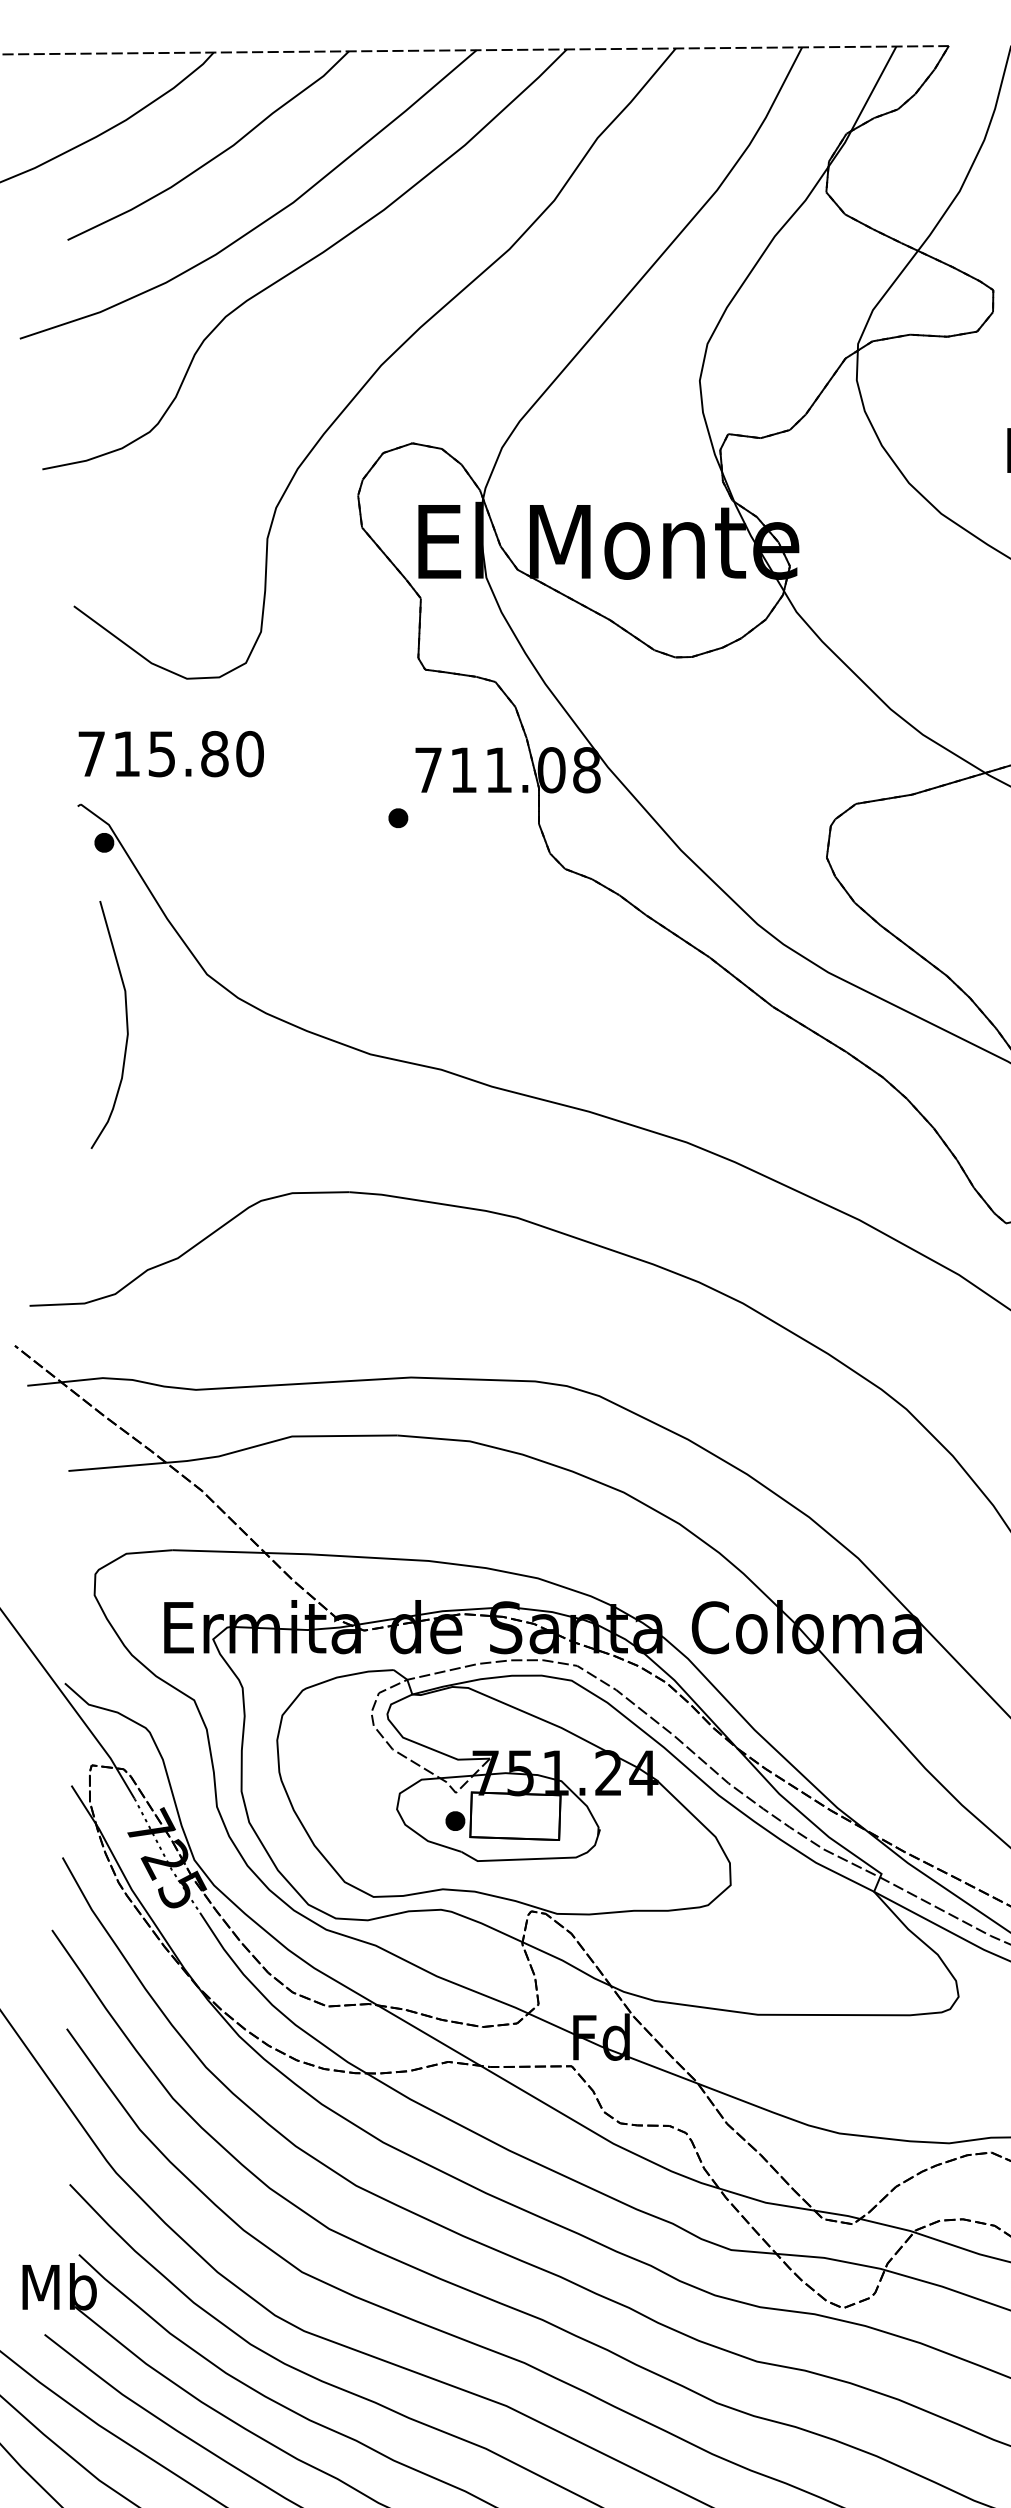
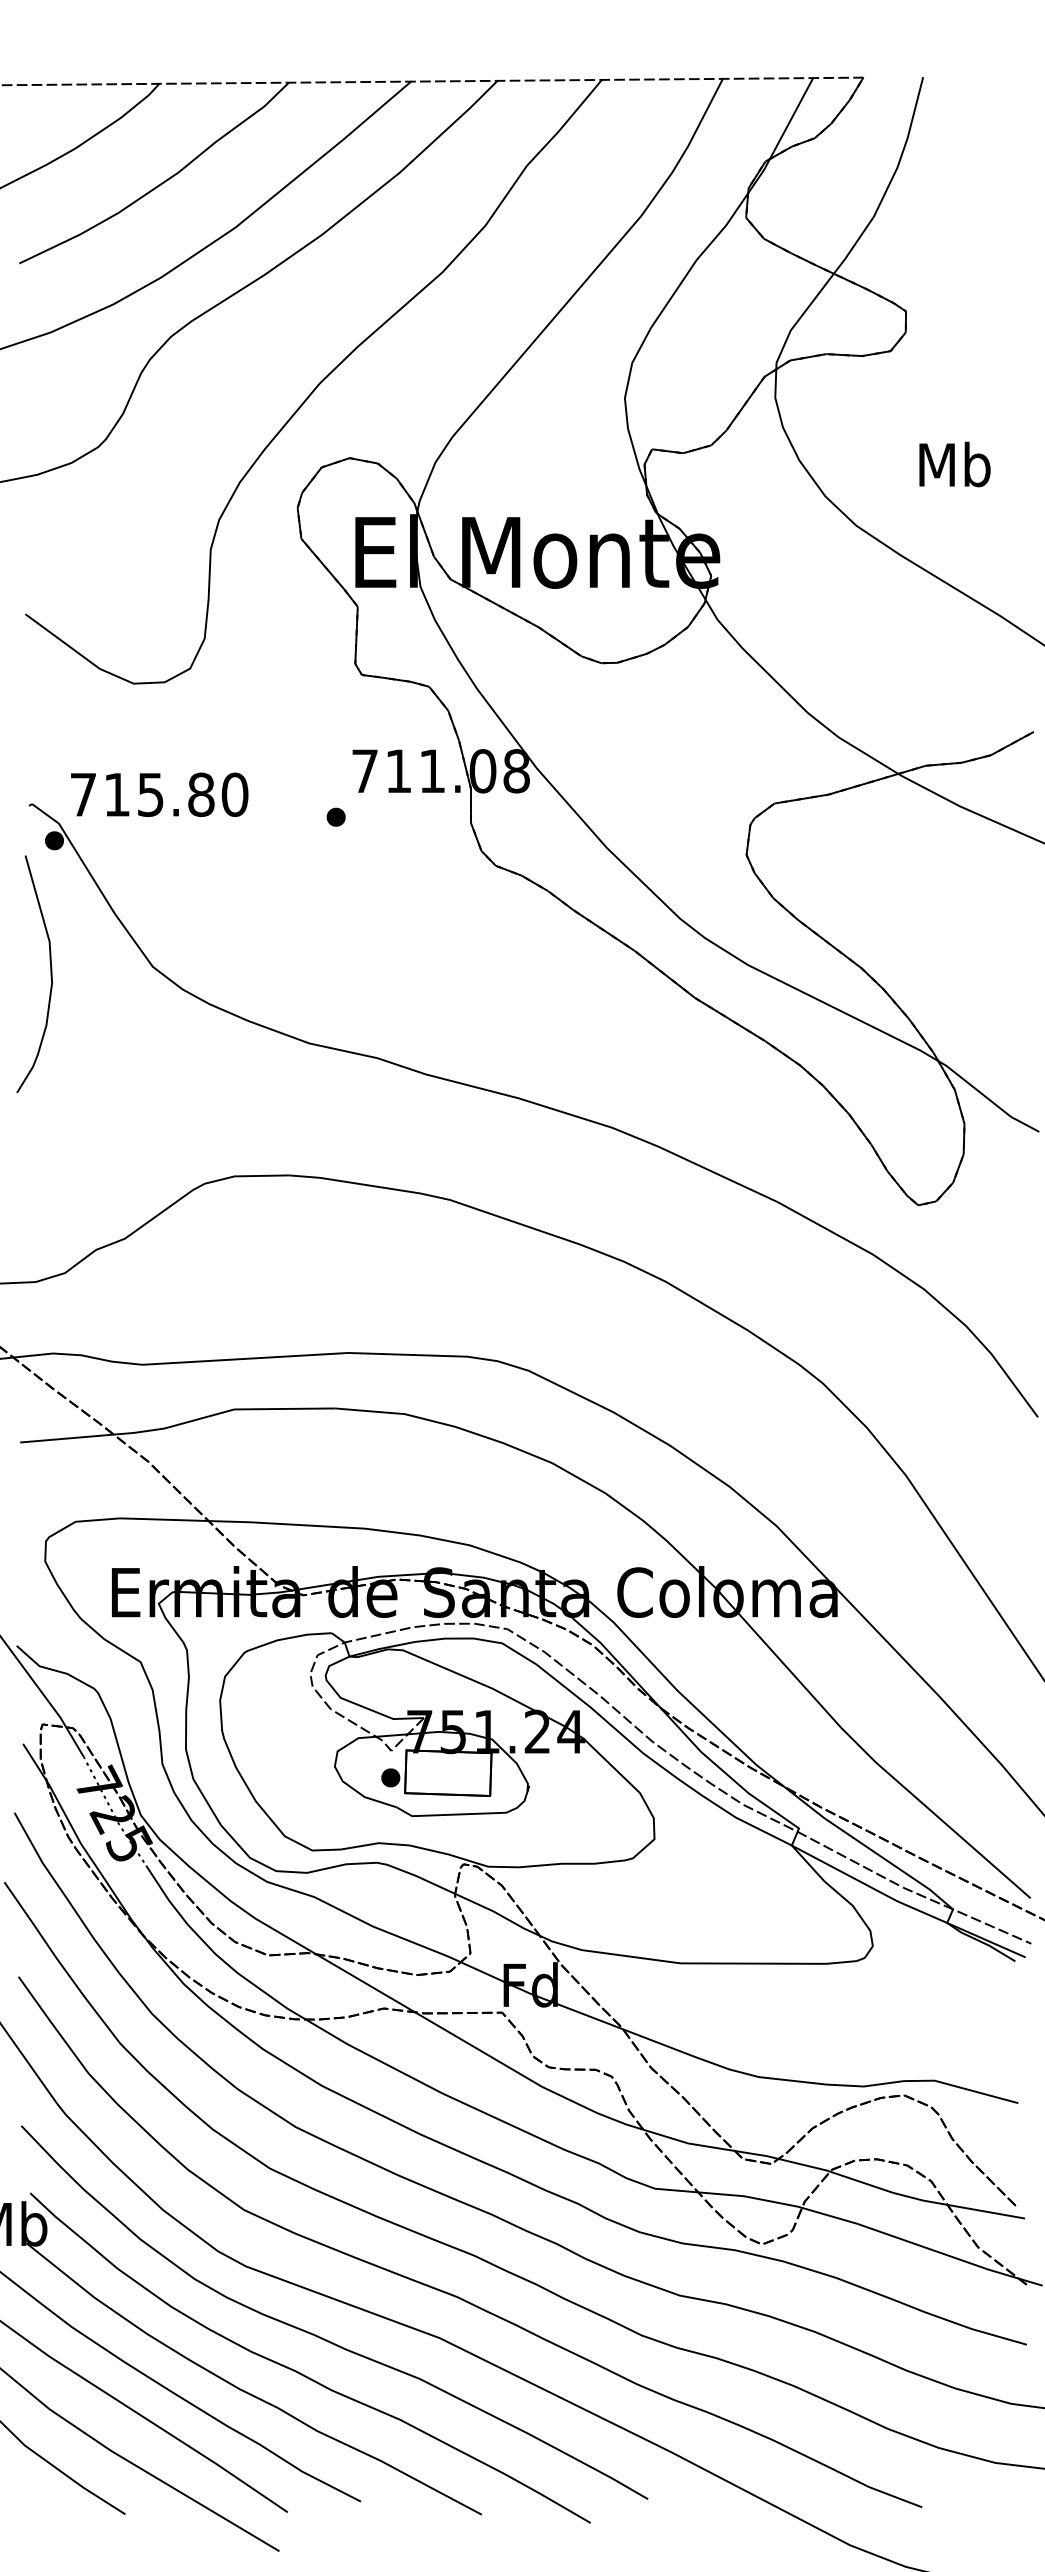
text: (171, 753) -> (159, 794), moved
curve: (126, 1025) -> (50, 974), moved

